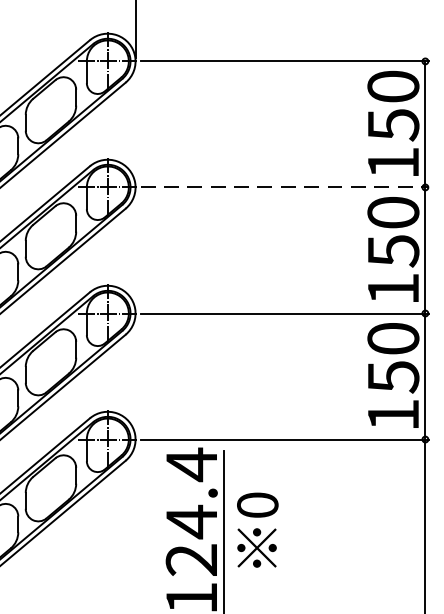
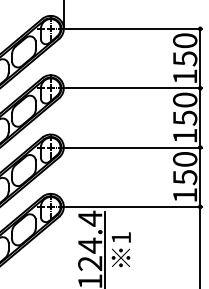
line: (285, 188) -> (134, 88), dashed -> solid
text: (258, 504) -> (121, 237), 0 -> 1

